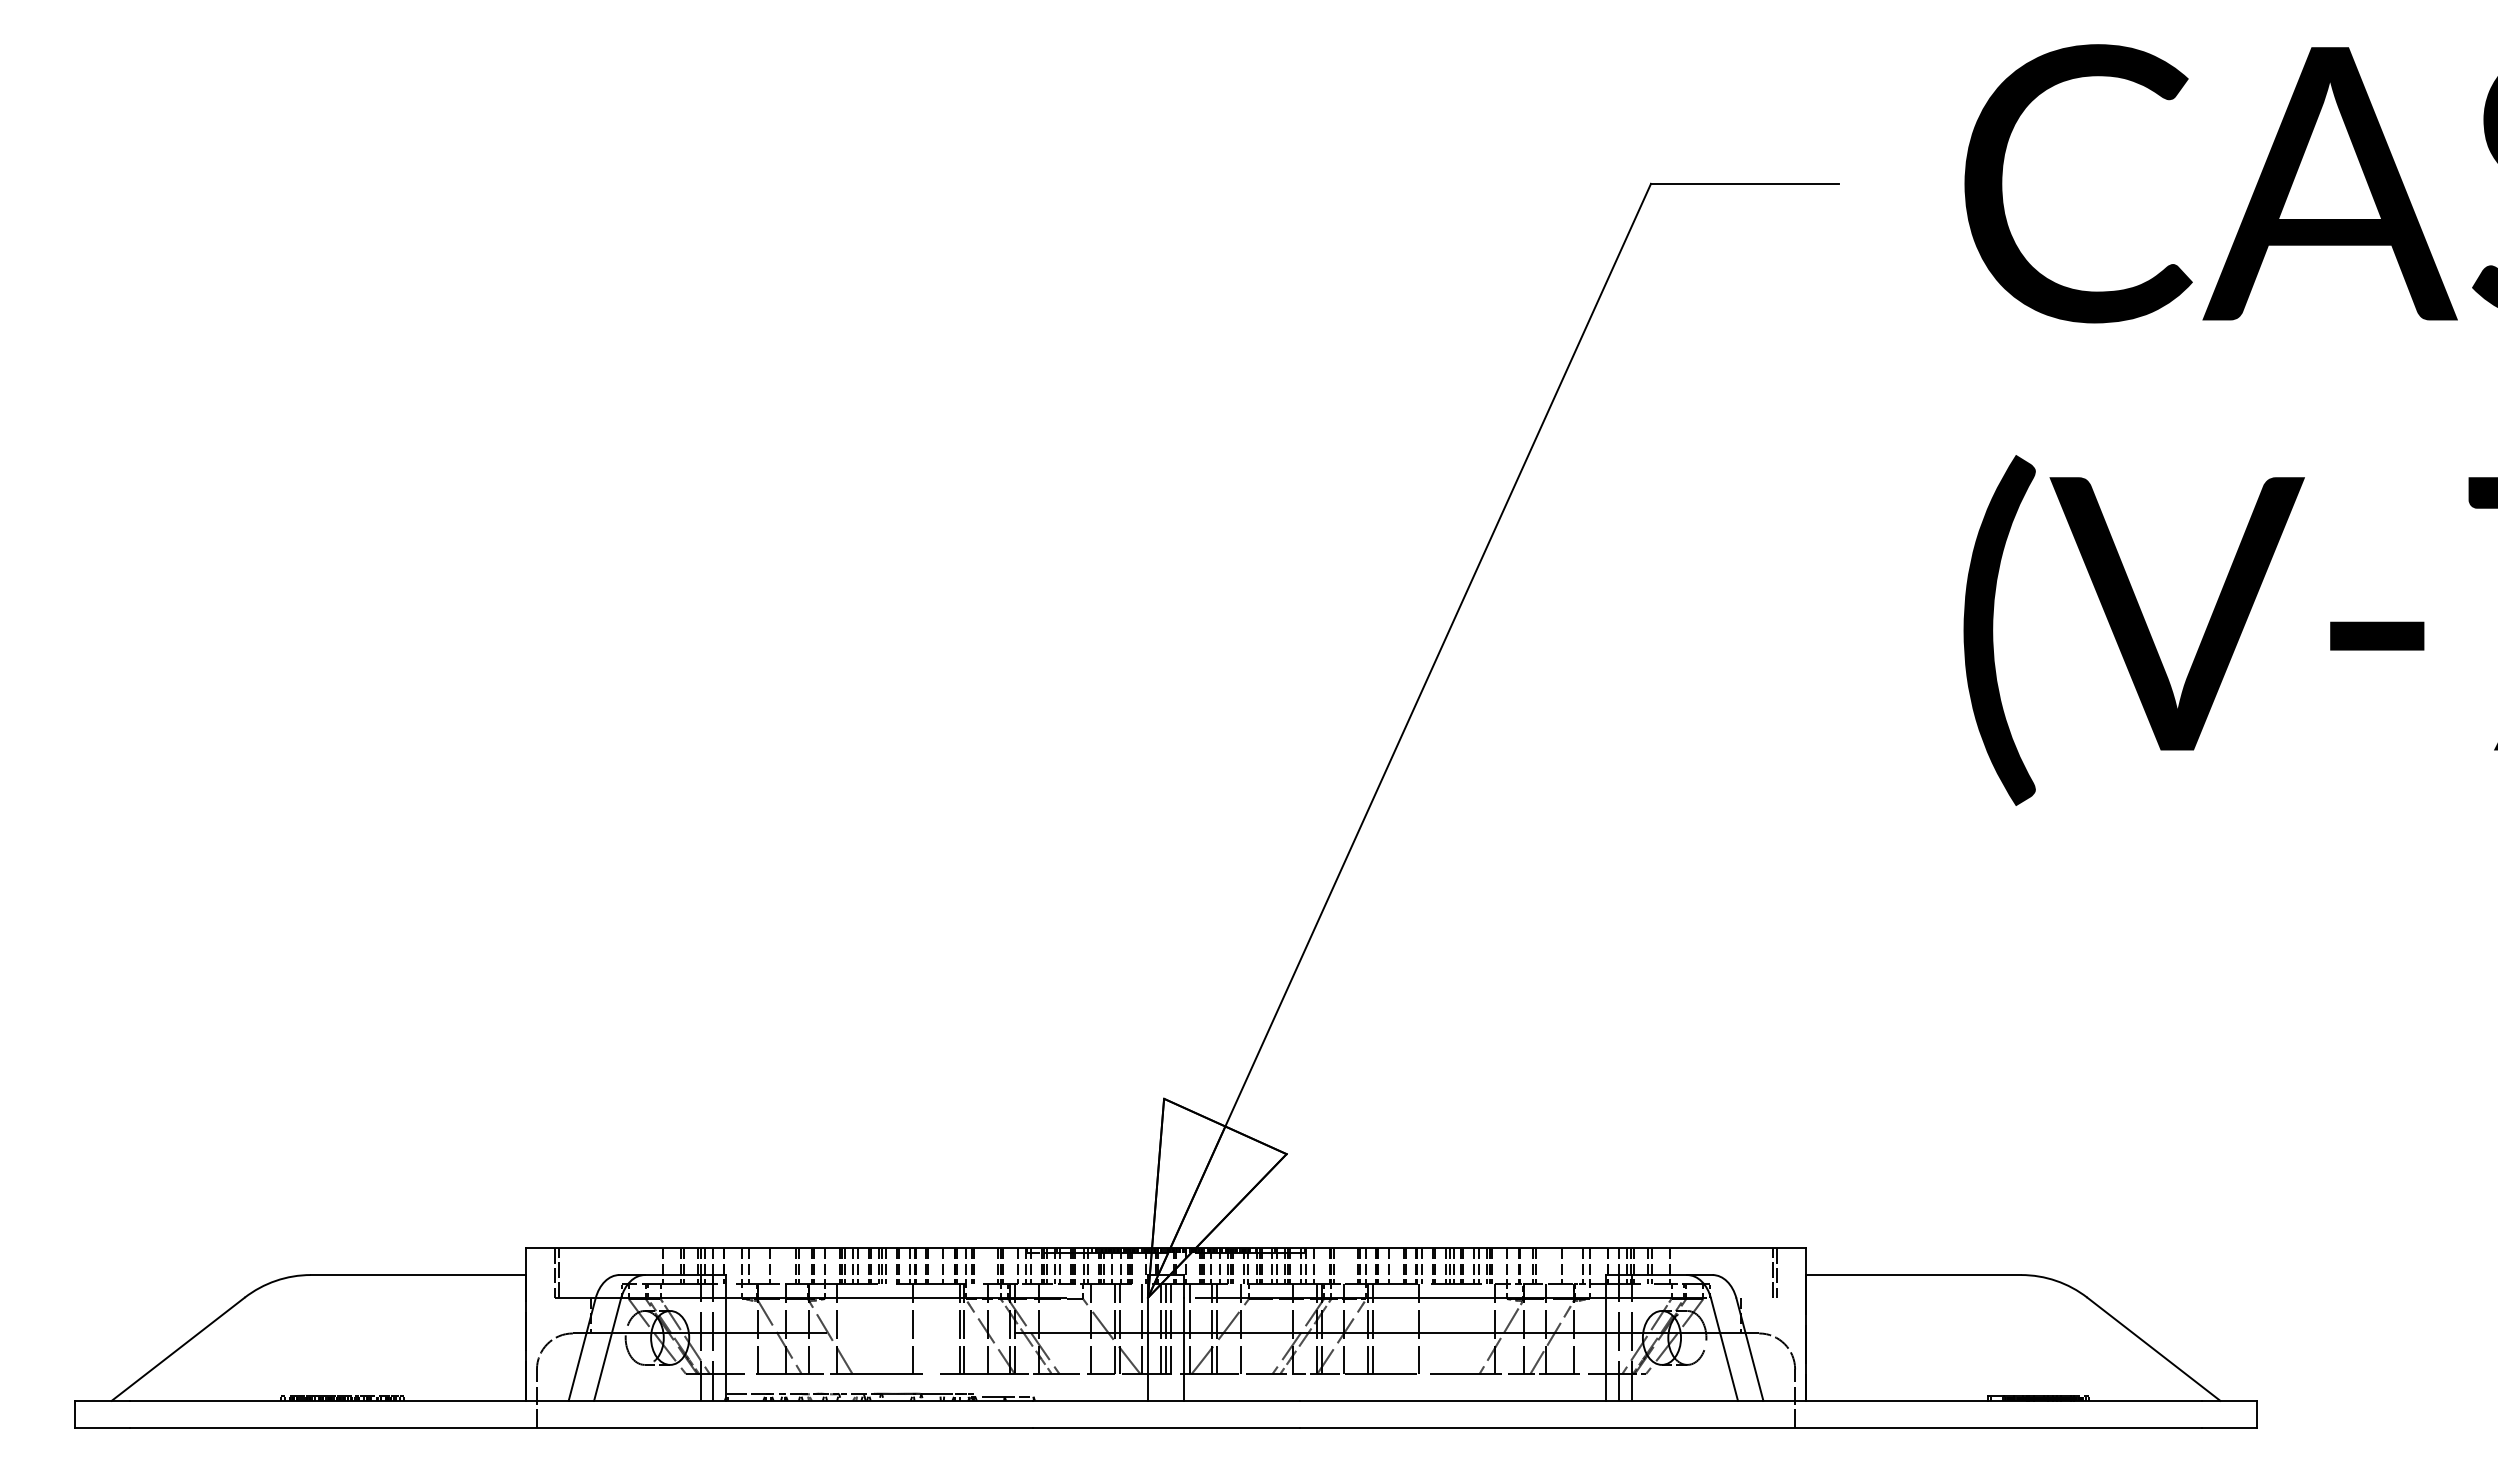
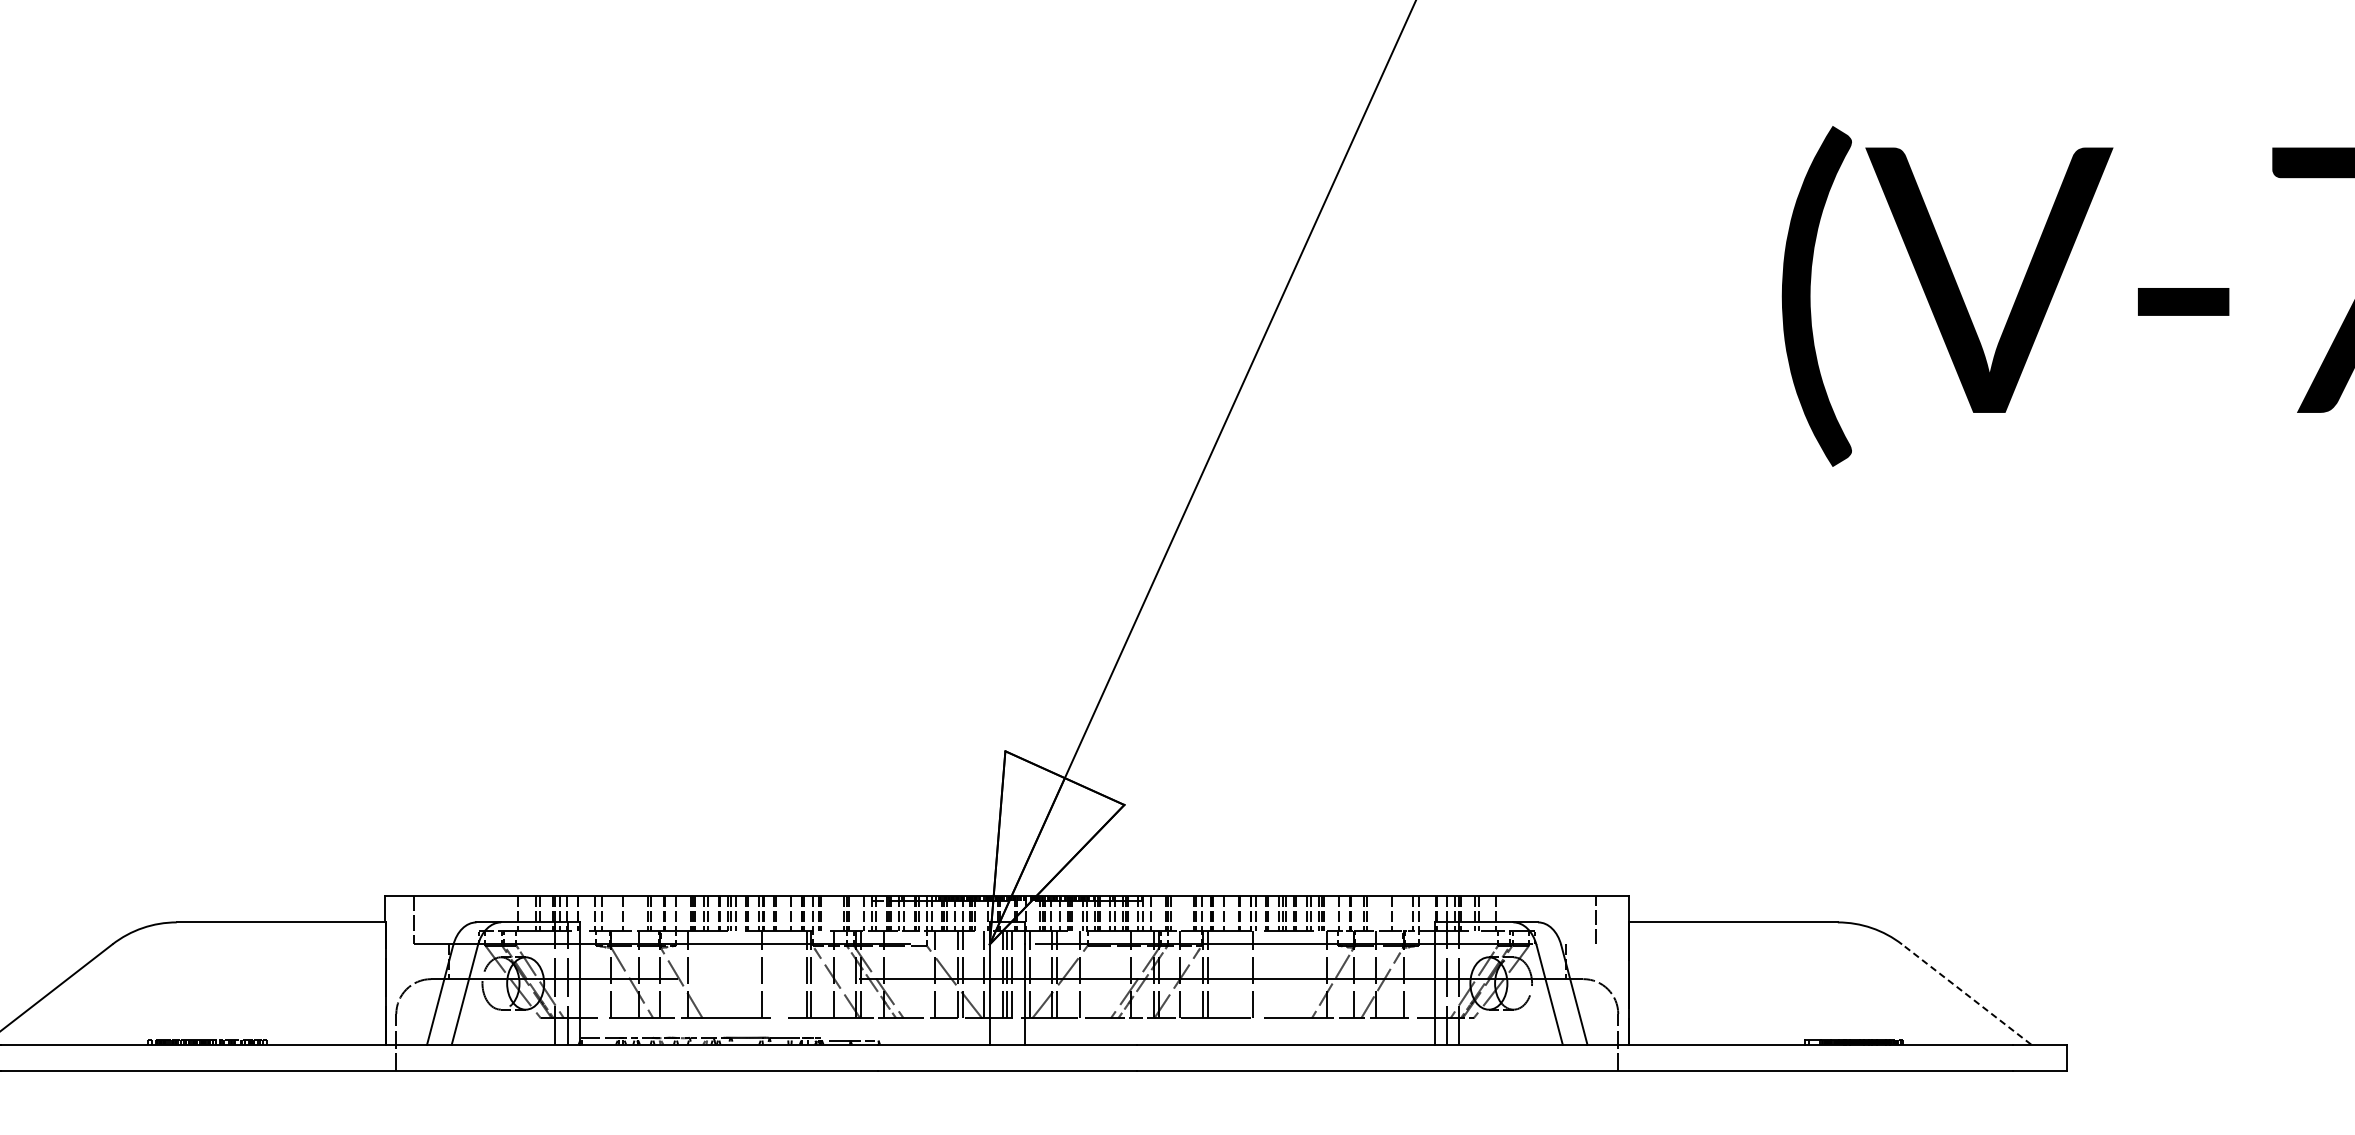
line: (559, 1272) -> (418, 919), removed
line: (1777, 1272) -> (1601, 919), removed
line: (2153, 1348) -> (1966, 993), solid -> dashed

